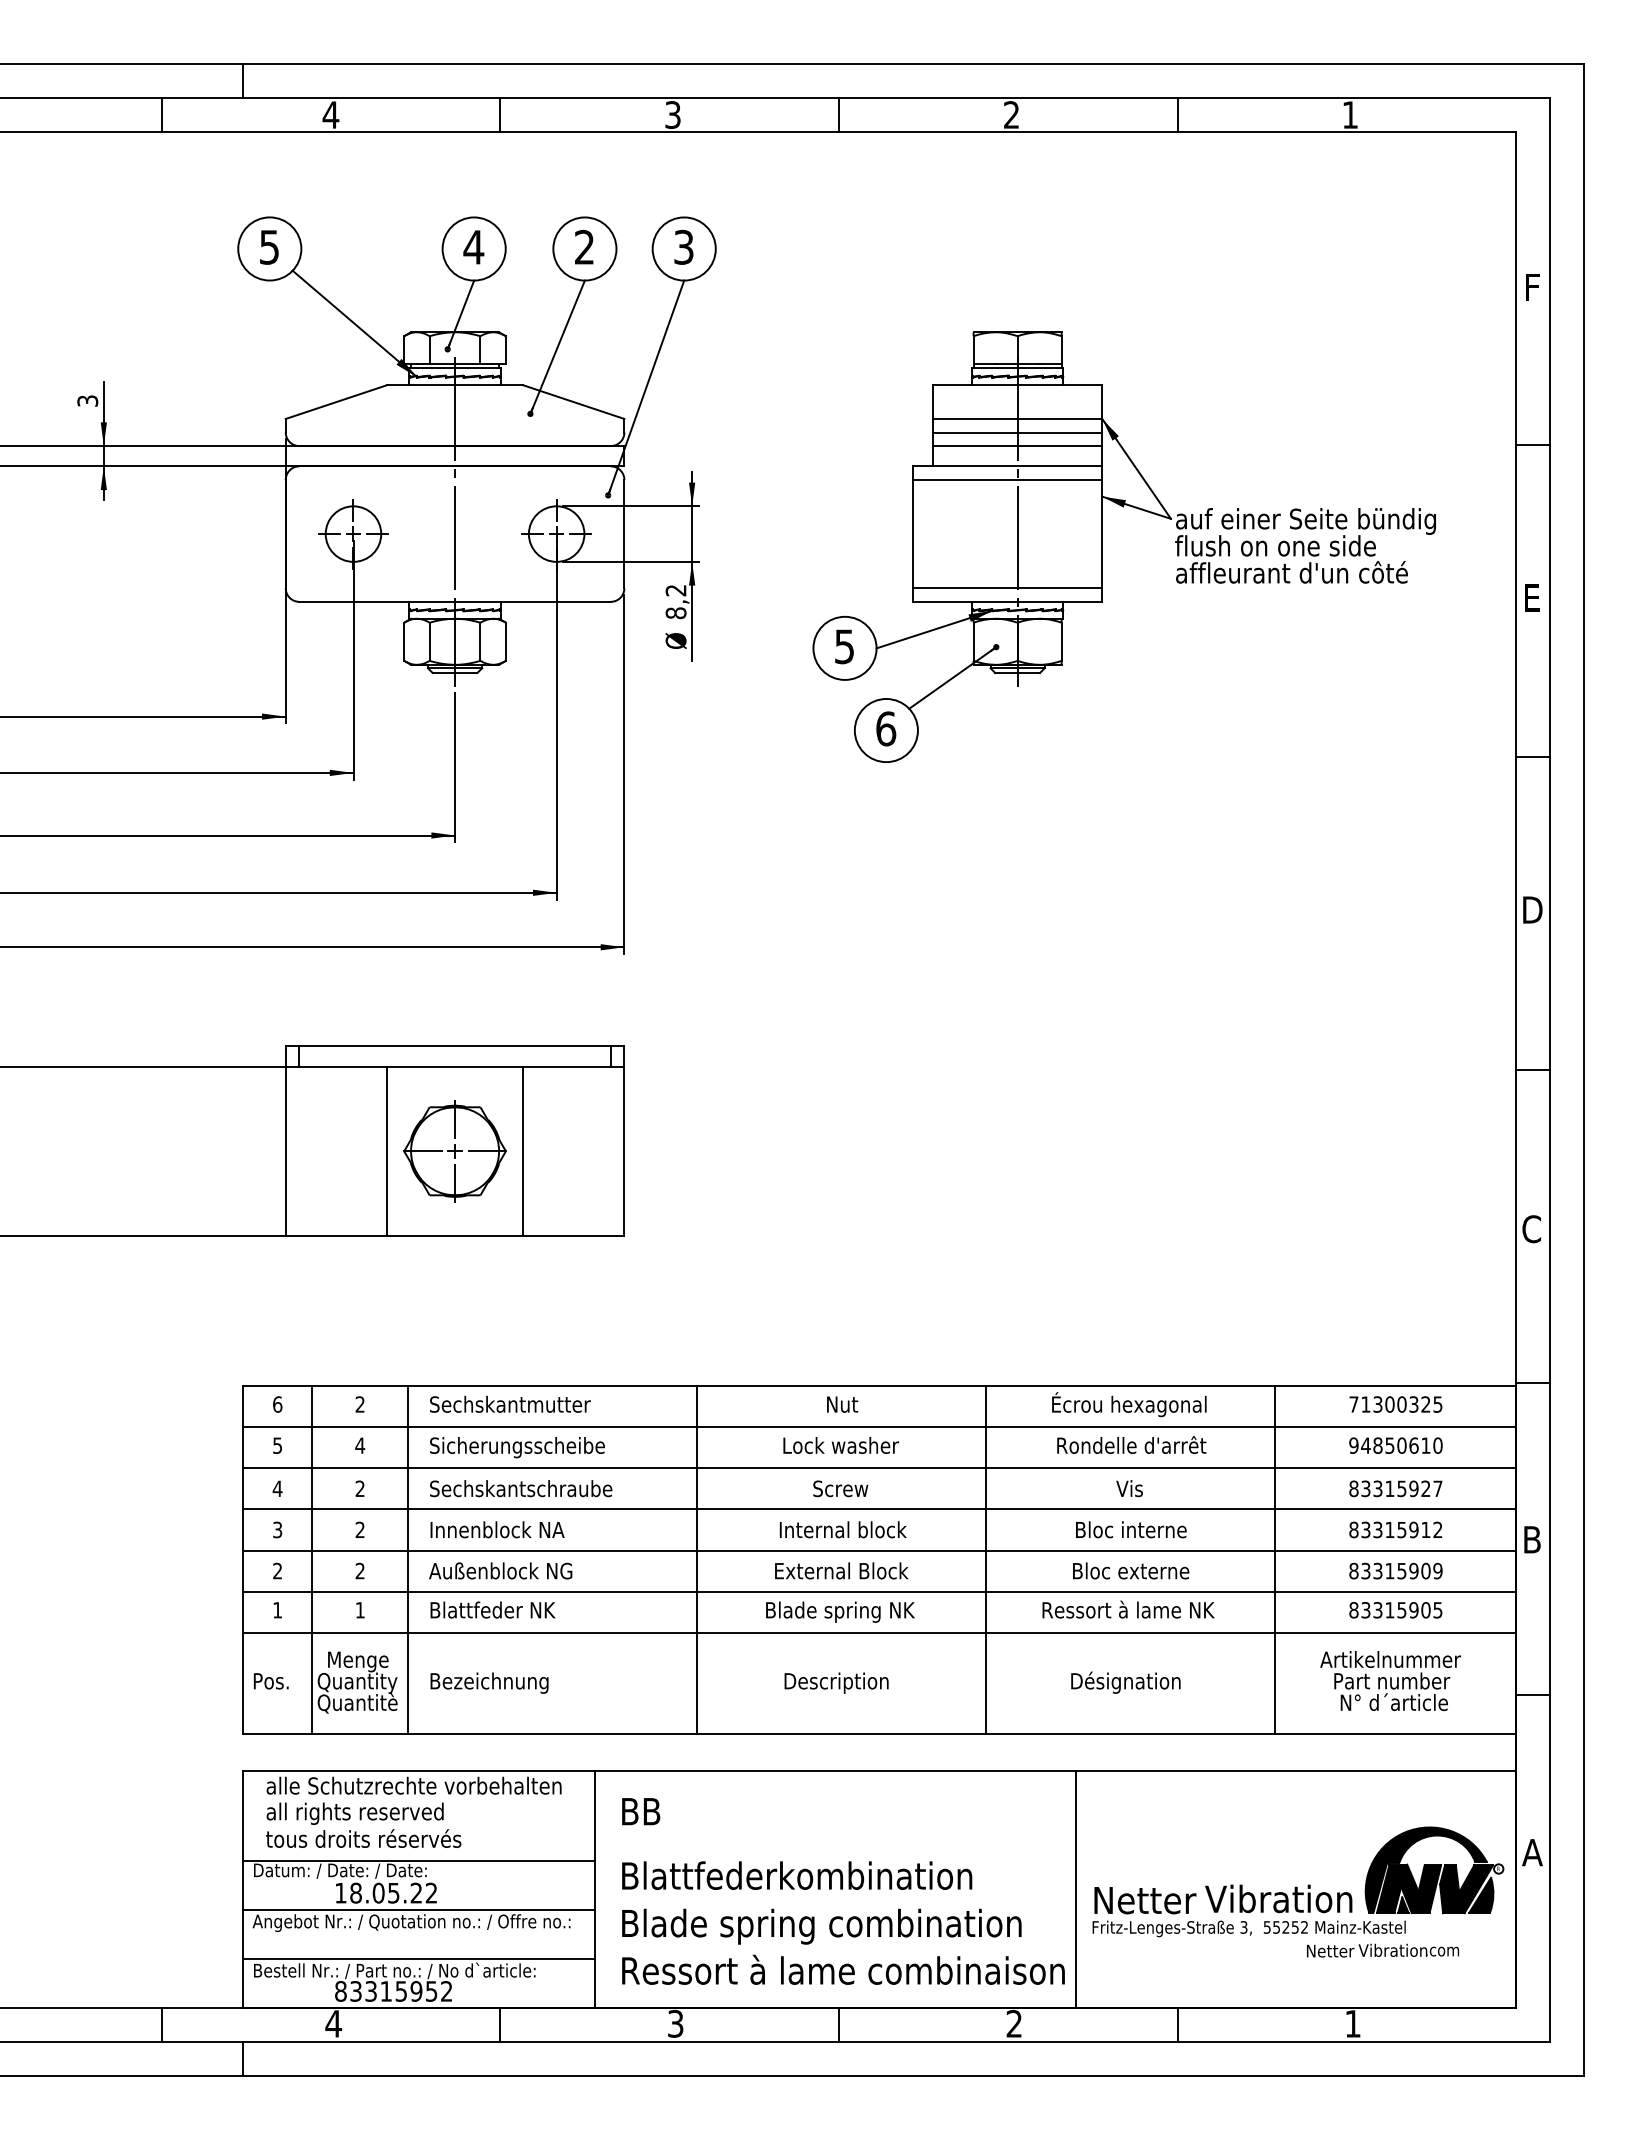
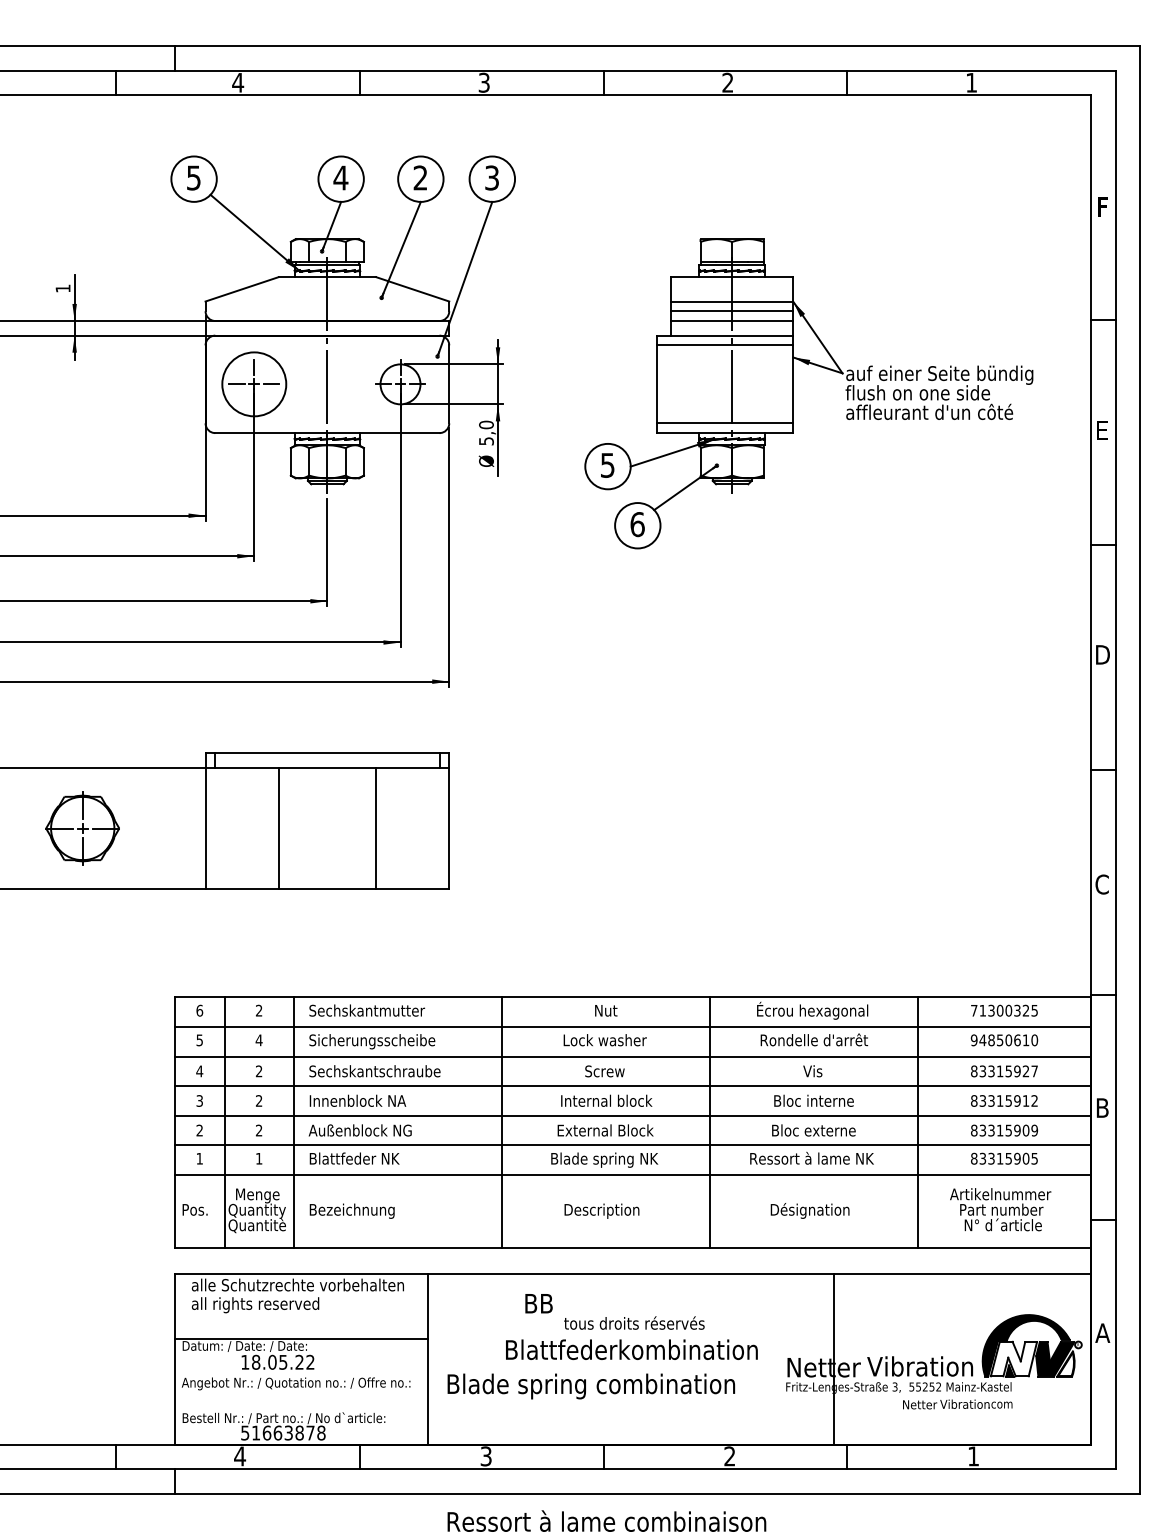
text: (87, 400) -> (62, 288), 3 -> 1
circle: (353, 533) -> (254, 383), size x1.6
text: (675, 601) -> (486, 432), 8,2 -> 5,0
part: (454, 1151) -> (82, 828), moved
text: (641, 1811) -> (539, 1303), moved
text: (363, 1838) -> (634, 1323), moved
text: (797, 1875) -> (632, 1349), moved
fill: (1409, 1888) -> (1014, 1358), removed
line: (1076, 1889) -> (834, 1359), moved
fill: (1481, 1896) -> (1066, 1364), removed
line: (419, 1909) -> (301, 1374), removed
text: (1383, 1950) -> (958, 1404), moved
line: (419, 1958) -> (301, 1409), removed
text: (843, 1969) -> (606, 1520), moved
text: (393, 1991) -> (283, 1433), 83315952 -> 51663878

